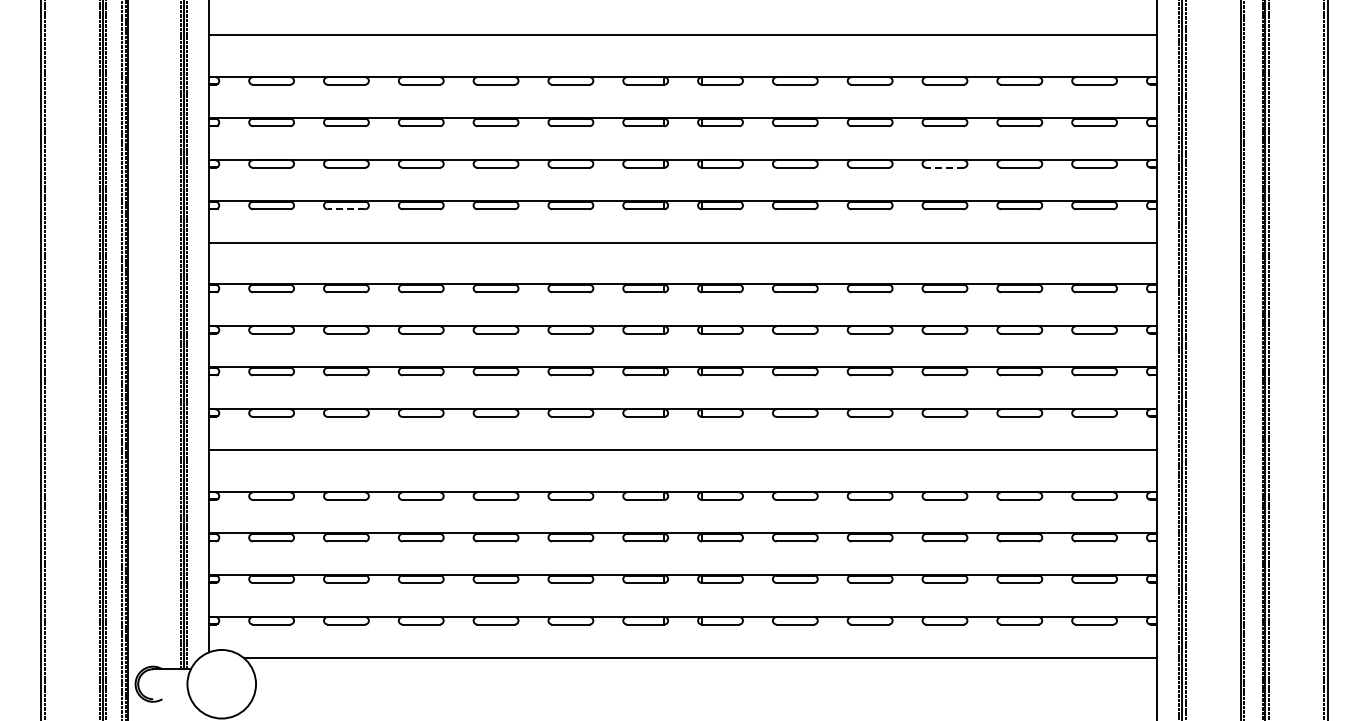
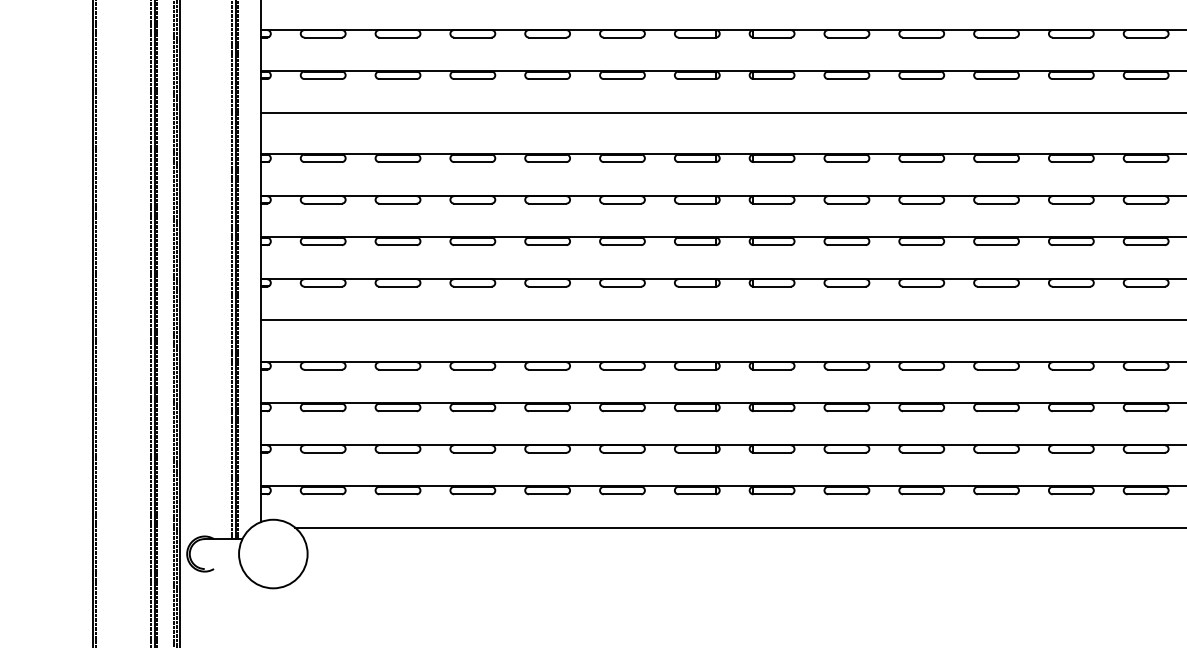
line: (944, 167) -> (996, 37), dashed -> solid
line: (346, 209) -> (398, 79), dashed -> solid

